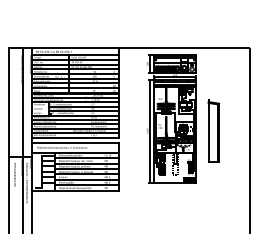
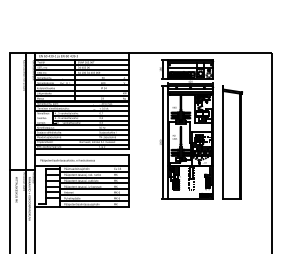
part: (213, 131) -> (232, 142), size x1.67

